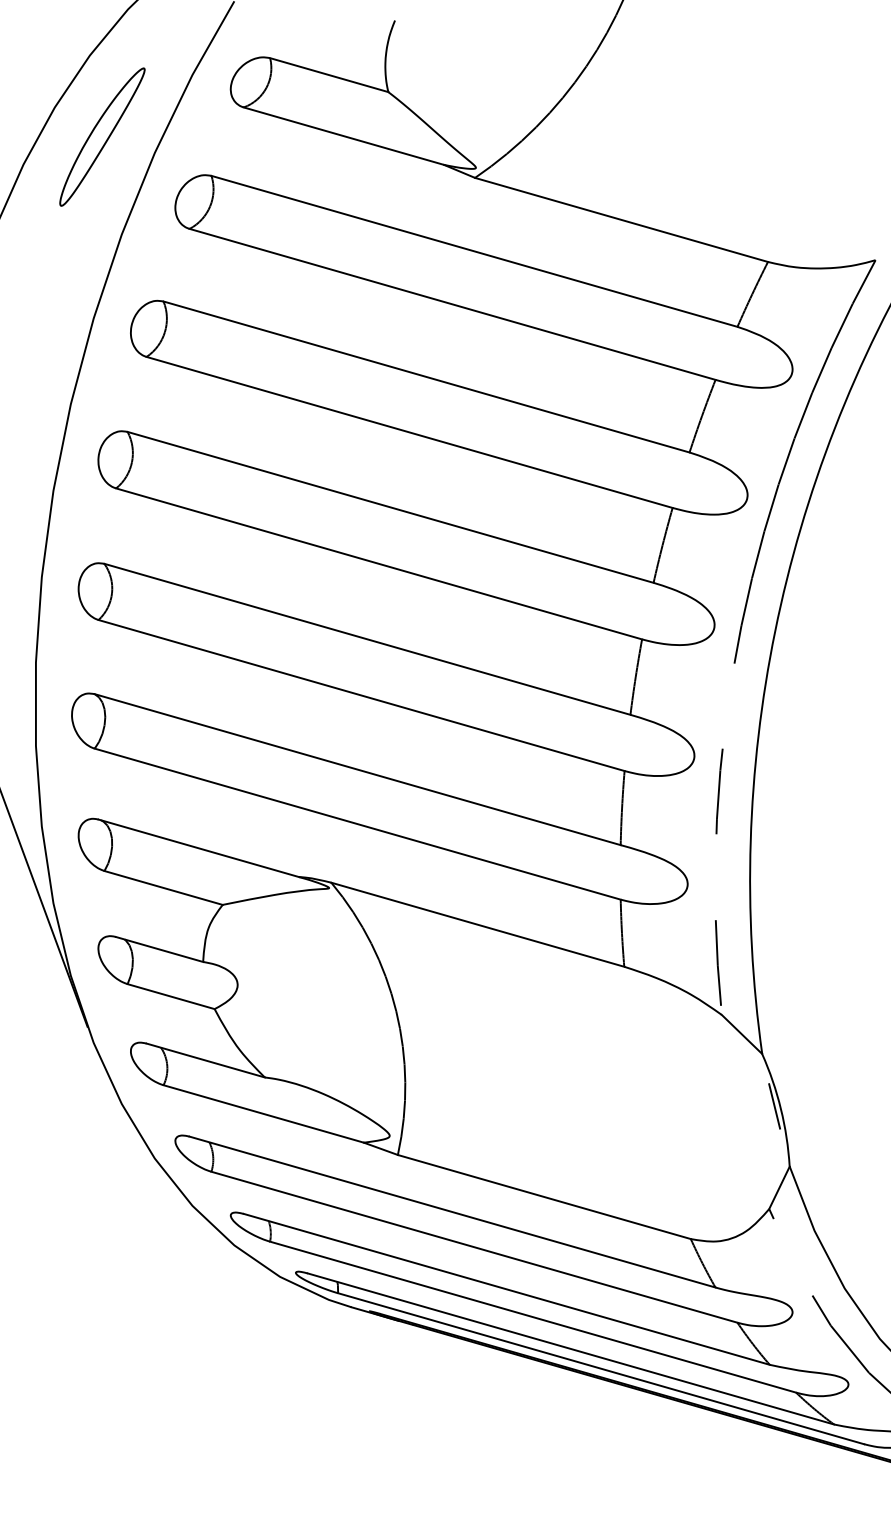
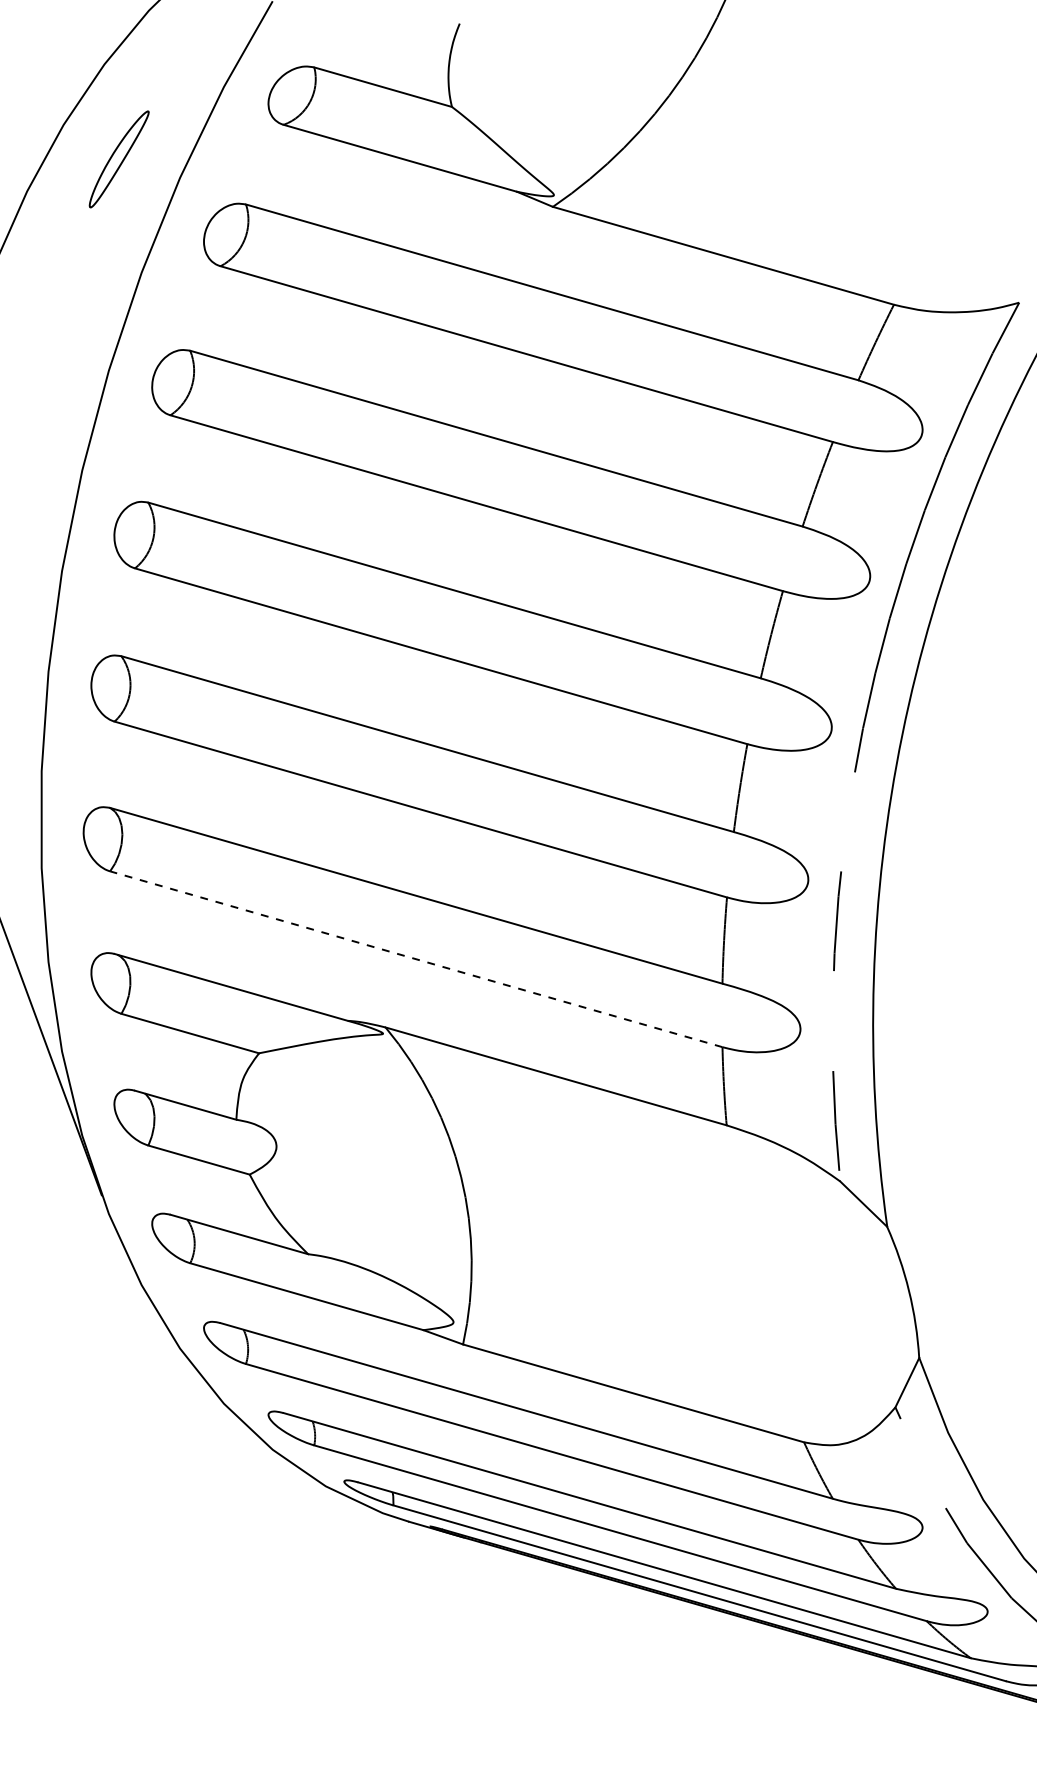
part: (102, 137) -> (119, 159), size x0.6
line: (357, 824) -> (416, 959), solid -> dashed
line: (774, 1106) -> (901, 1287), removed

